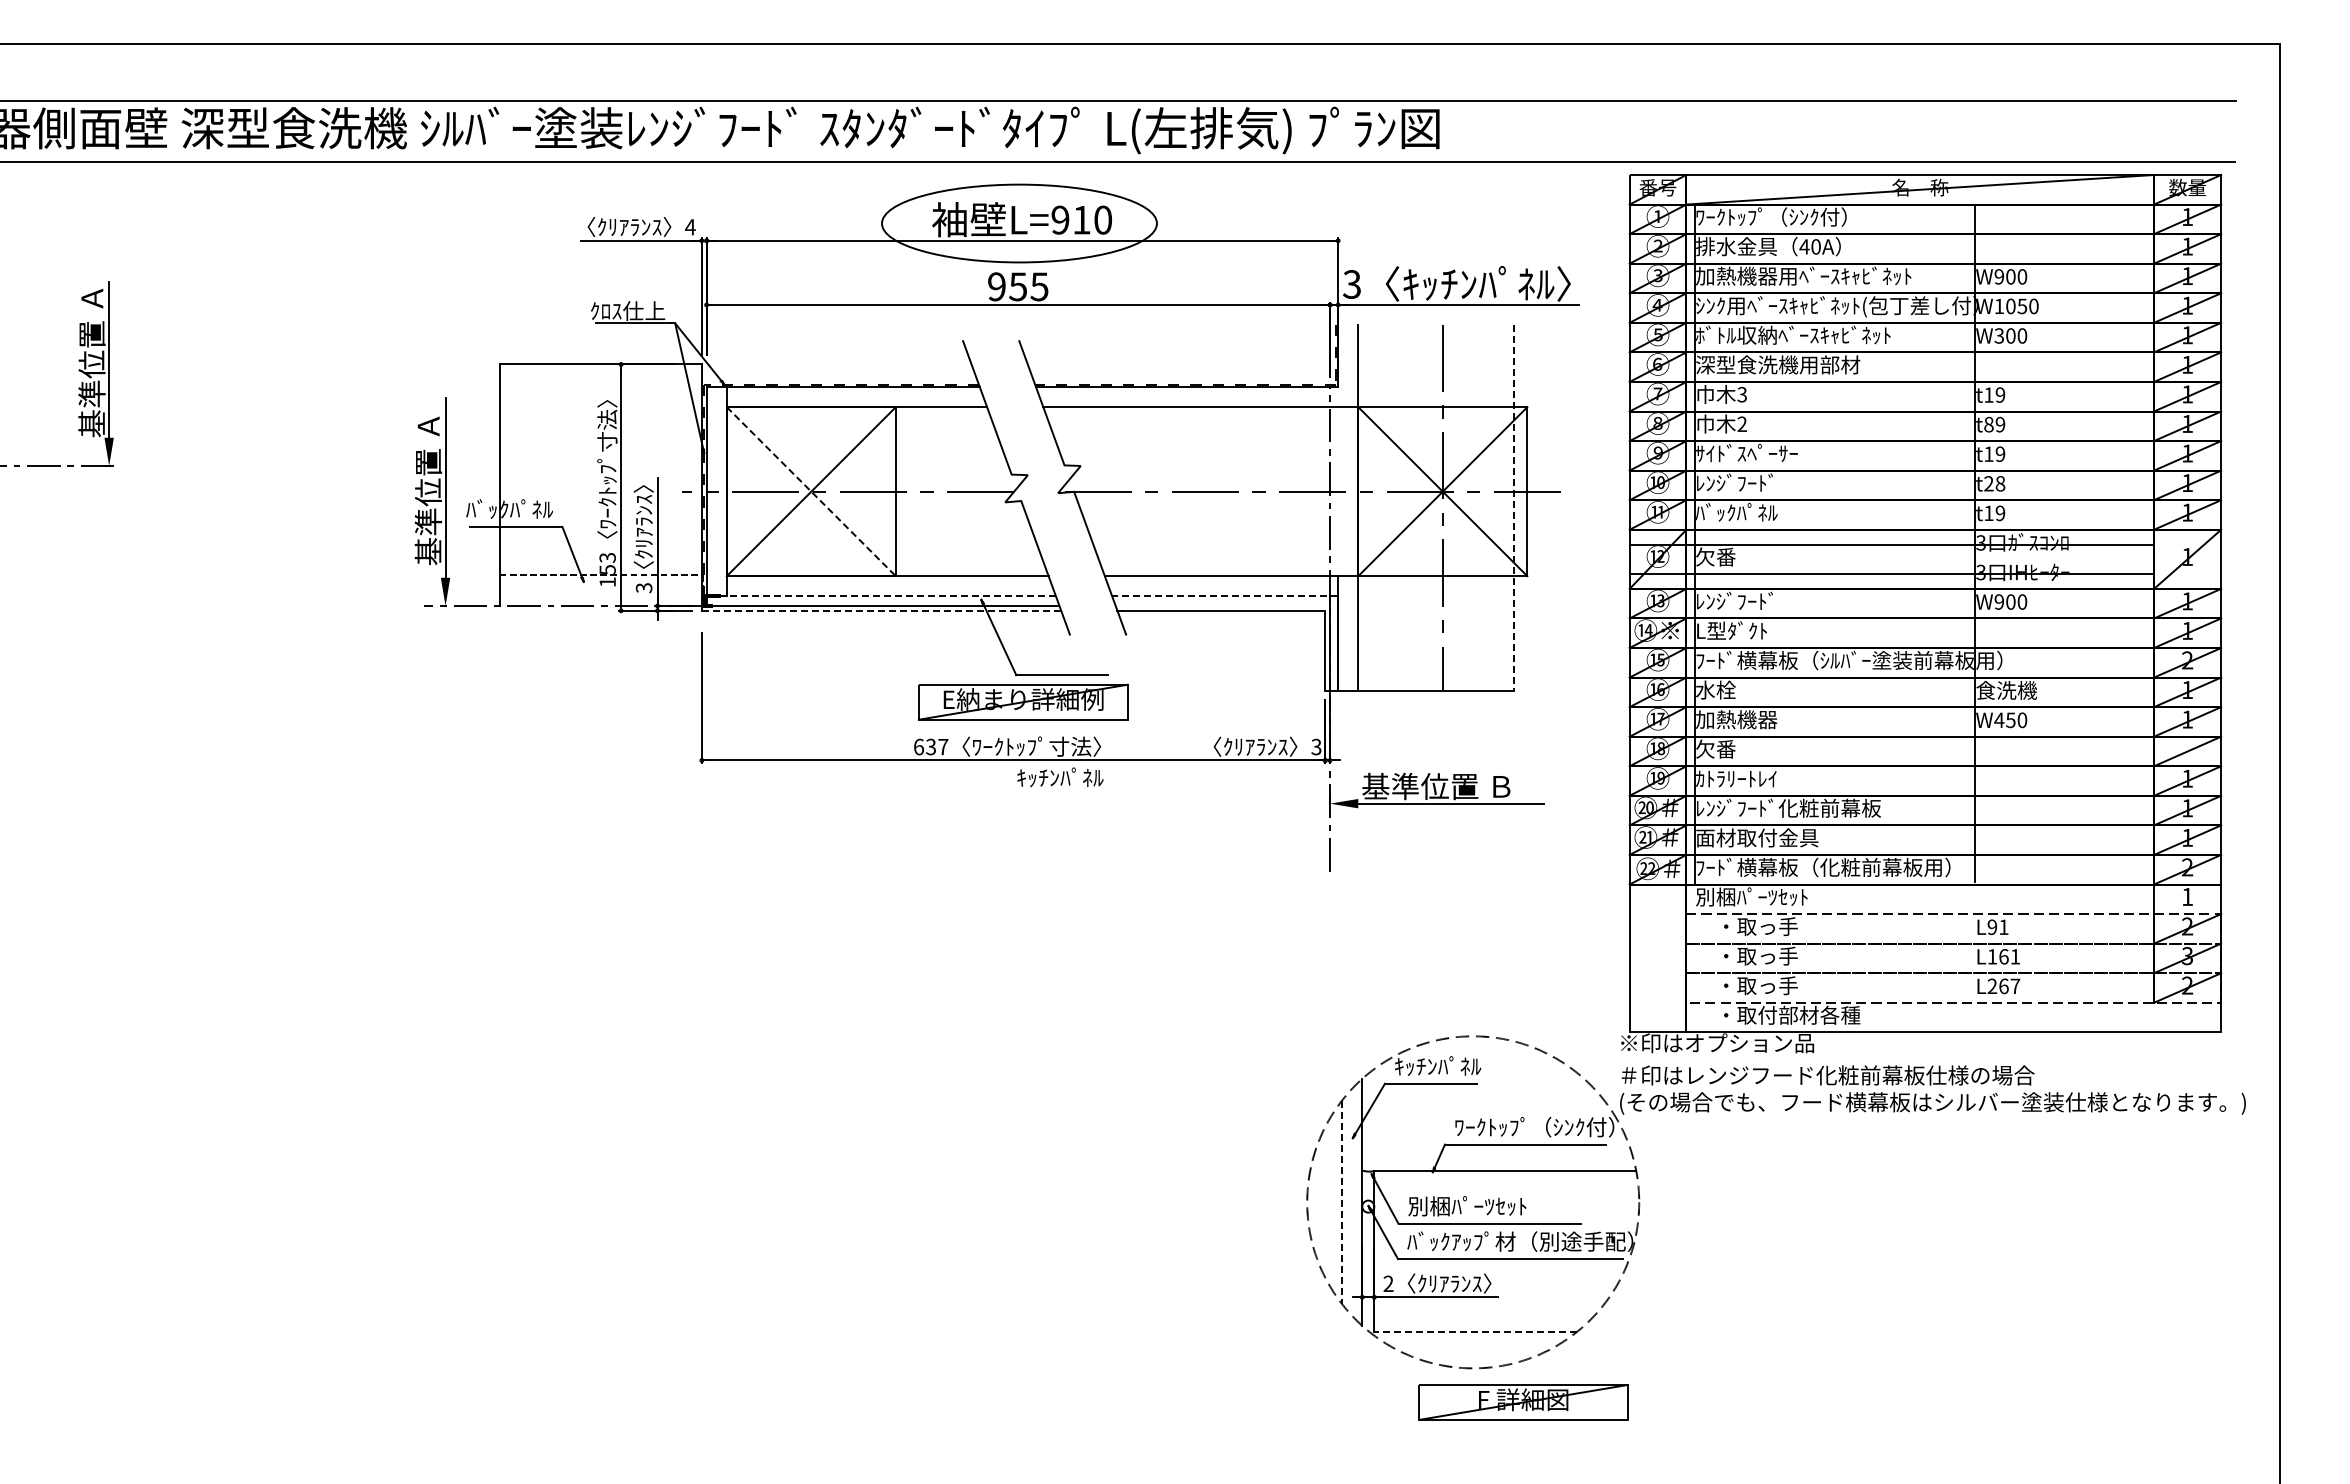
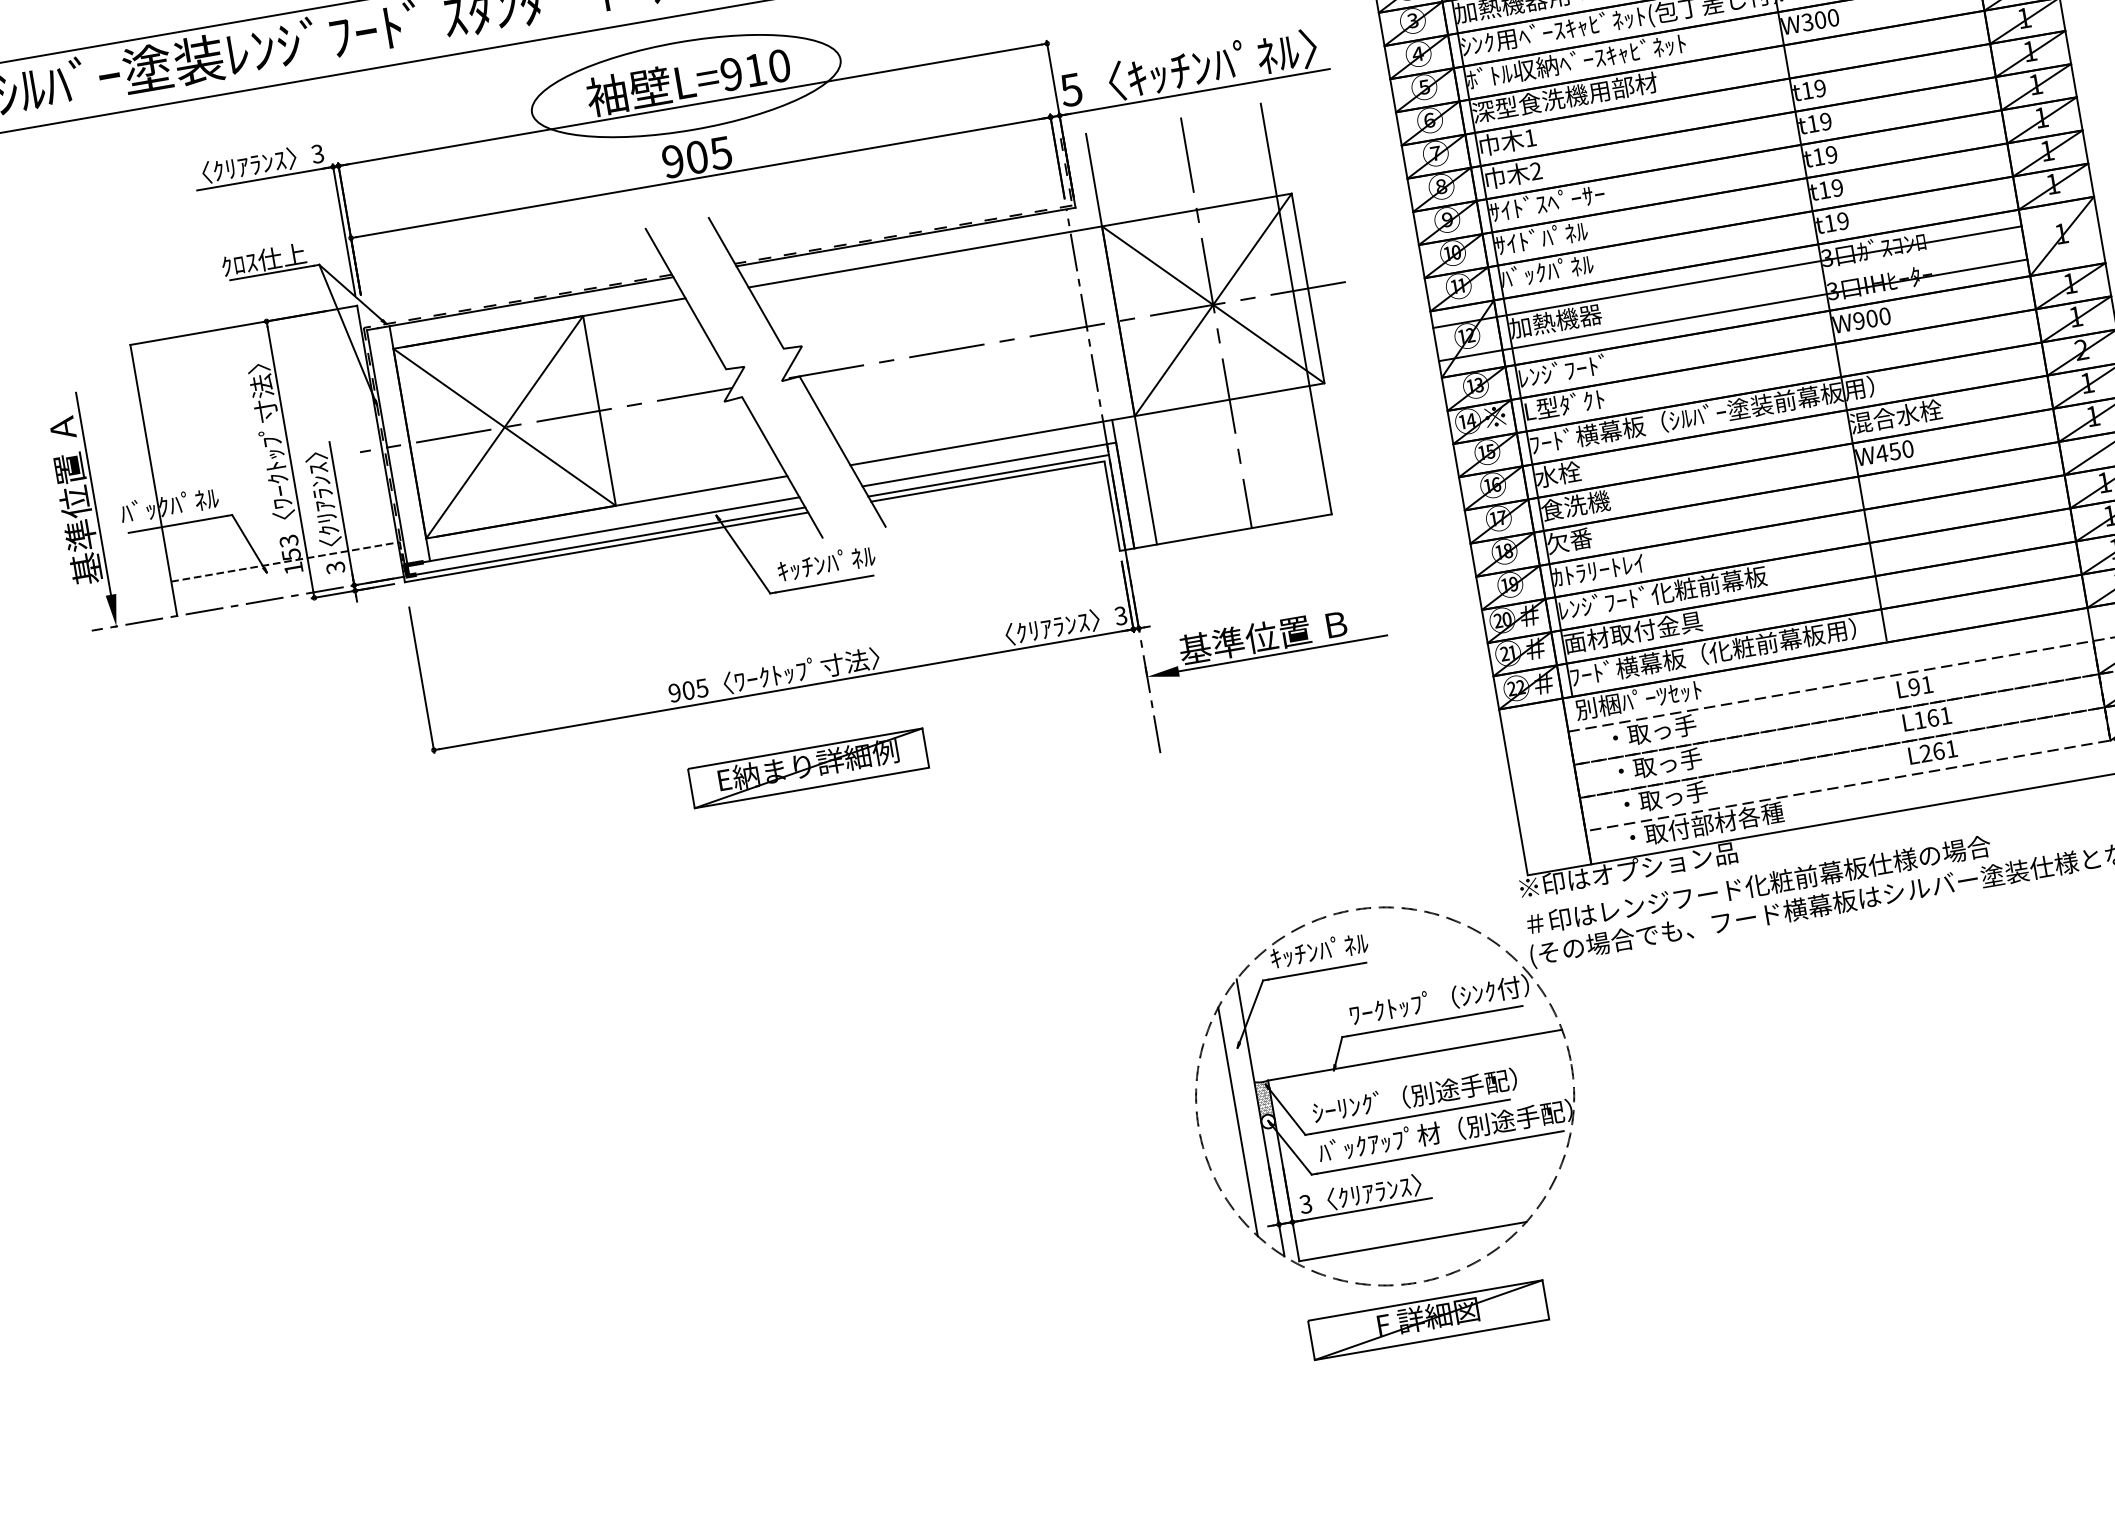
text: (689, 227) -> (316, 154), 4 -> 3
text: (1352, 284) -> (1071, 89), 3 -> 5
text: (1018, 286) -> (697, 156), 955 -> 905
text: (1741, 394) -> (1529, 137), 3 -> 1
text: (1988, 424) -> (1812, 123), t89 -> t19
text: (1736, 482) -> (1541, 237), ﾚﾝｼﾞﾌｰﾄﾞ -> ｻｲﾄﾞﾊﾟﾈﾙ
text: (1994, 483) -> (1830, 188), t28 -> t19
line: (811, 491) -> (504, 427), dashed -> solid
line: (1514, 507) -> (1296, 308), dashed -> solid
text: (1736, 556) -> (1555, 320), 欠番 -> 加熱機器
line: (881, 596) -> (603, 531), dashed -> solid
line: (1225, 596) -> (989, 464), dashed -> solid
line: (1222, 606) -> (988, 476), added
line: (881, 610) -> (606, 547), dashed -> solid
text: (2017, 690) -> (1896, 416), 食洗機 -> 混合水栓
part: (1023, 701) -> (808, 767), moved
text: (1736, 719) -> (1586, 503), 加熱機器 -> 食洗機
text: (930, 746) -> (687, 690), 637 -> 905
text: (1060, 776) -> (826, 562), moved
text: (2015, 985) -> (1951, 748), L267 -> L261
hatch: (1367, 1188) -> (1263, 1101), added
line: (1342, 1202) -> (1238, 1121), dashed -> solid
text: (1498, 1206) -> (1414, 1096), 別梱ﾊﾟｰﾂｾｯﾄ -> ｼｰﾘﾝｸﾞ（別途手配）
text: (1388, 1284) -> (1305, 1205), 2 -> 3
line: (1475, 1332) -> (1412, 1242), dashed -> solid
part: (1523, 1402) -> (1428, 1320), moved

